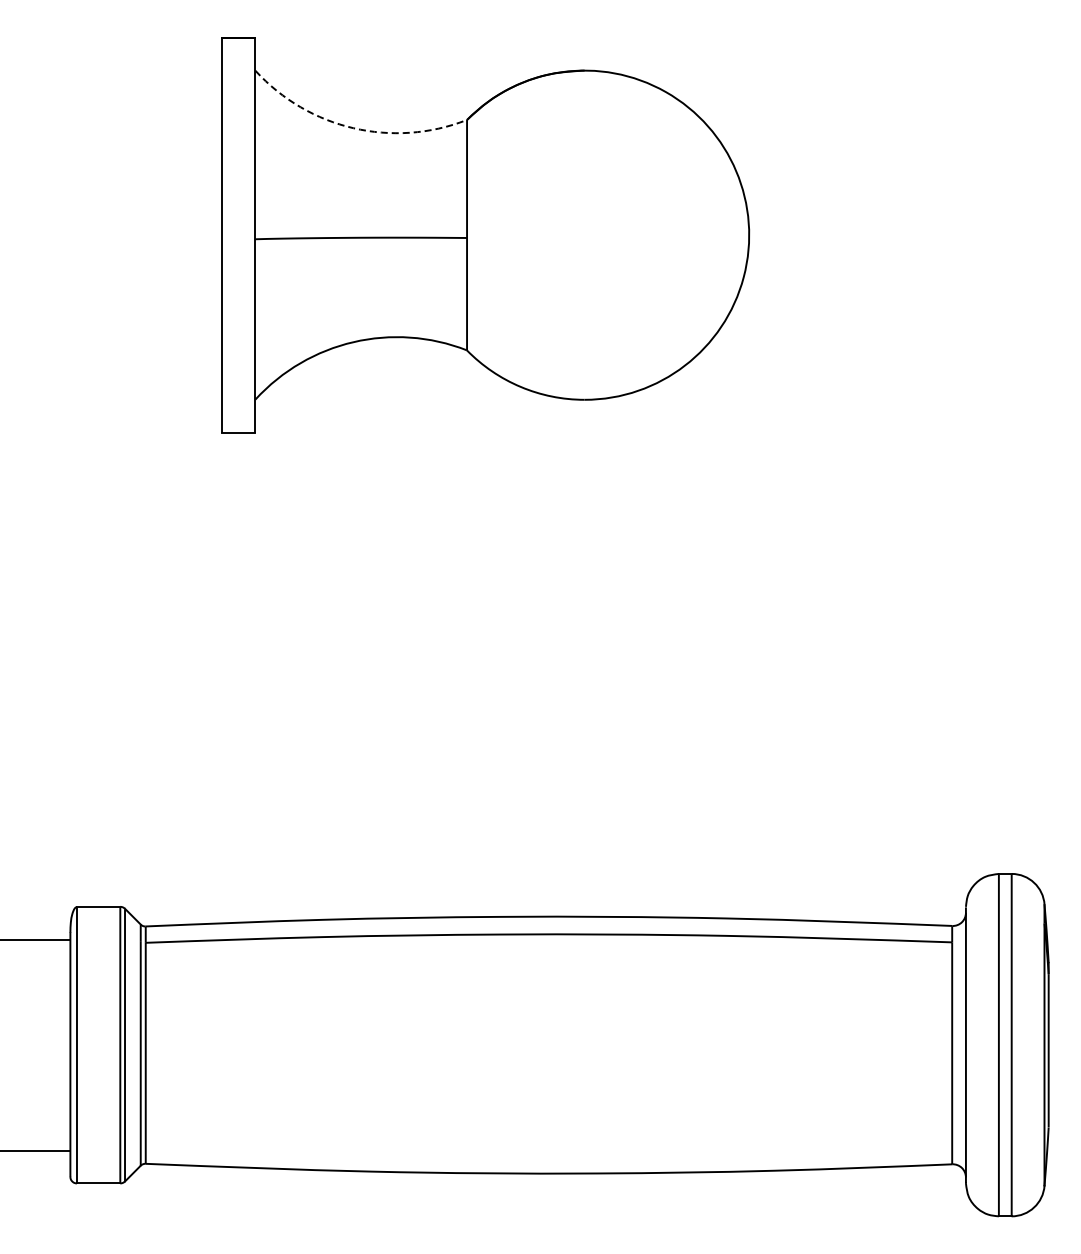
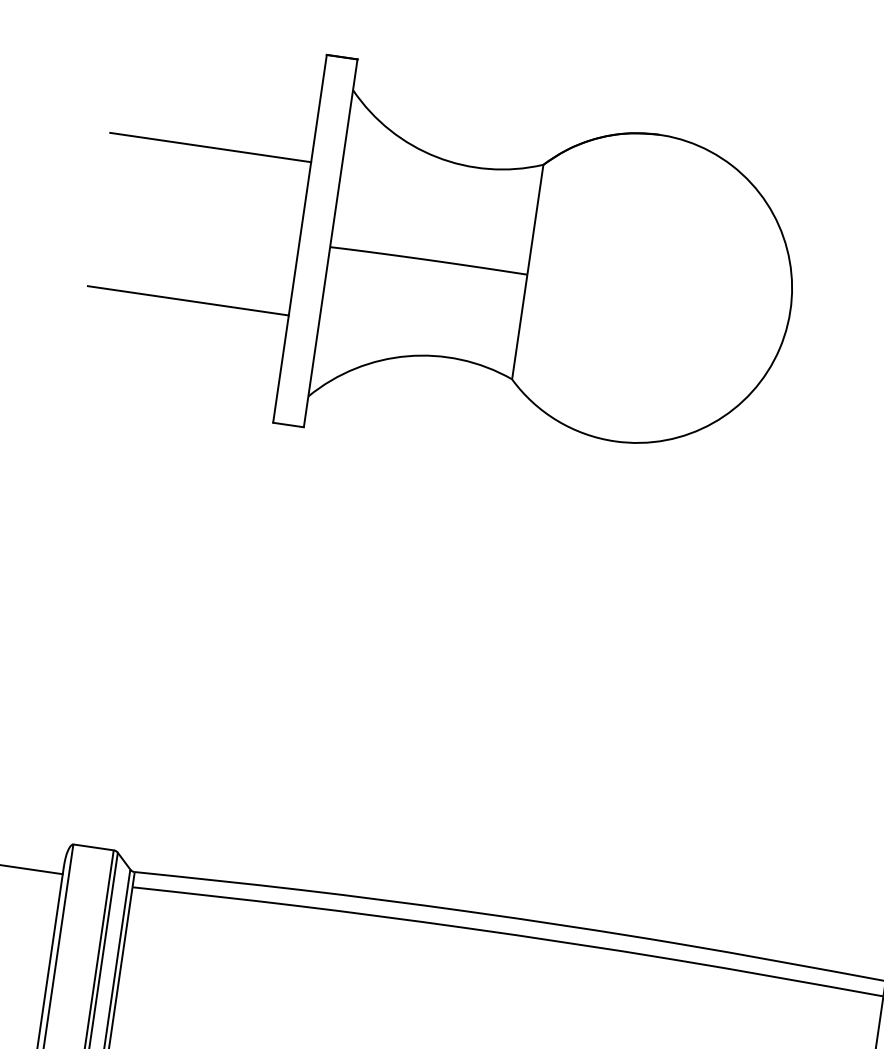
arc: (353, 128) -> (436, 157), dashed -> solid
line: (114, 152) -> (210, 147), added
line: (114, 317) -> (188, 300), added

